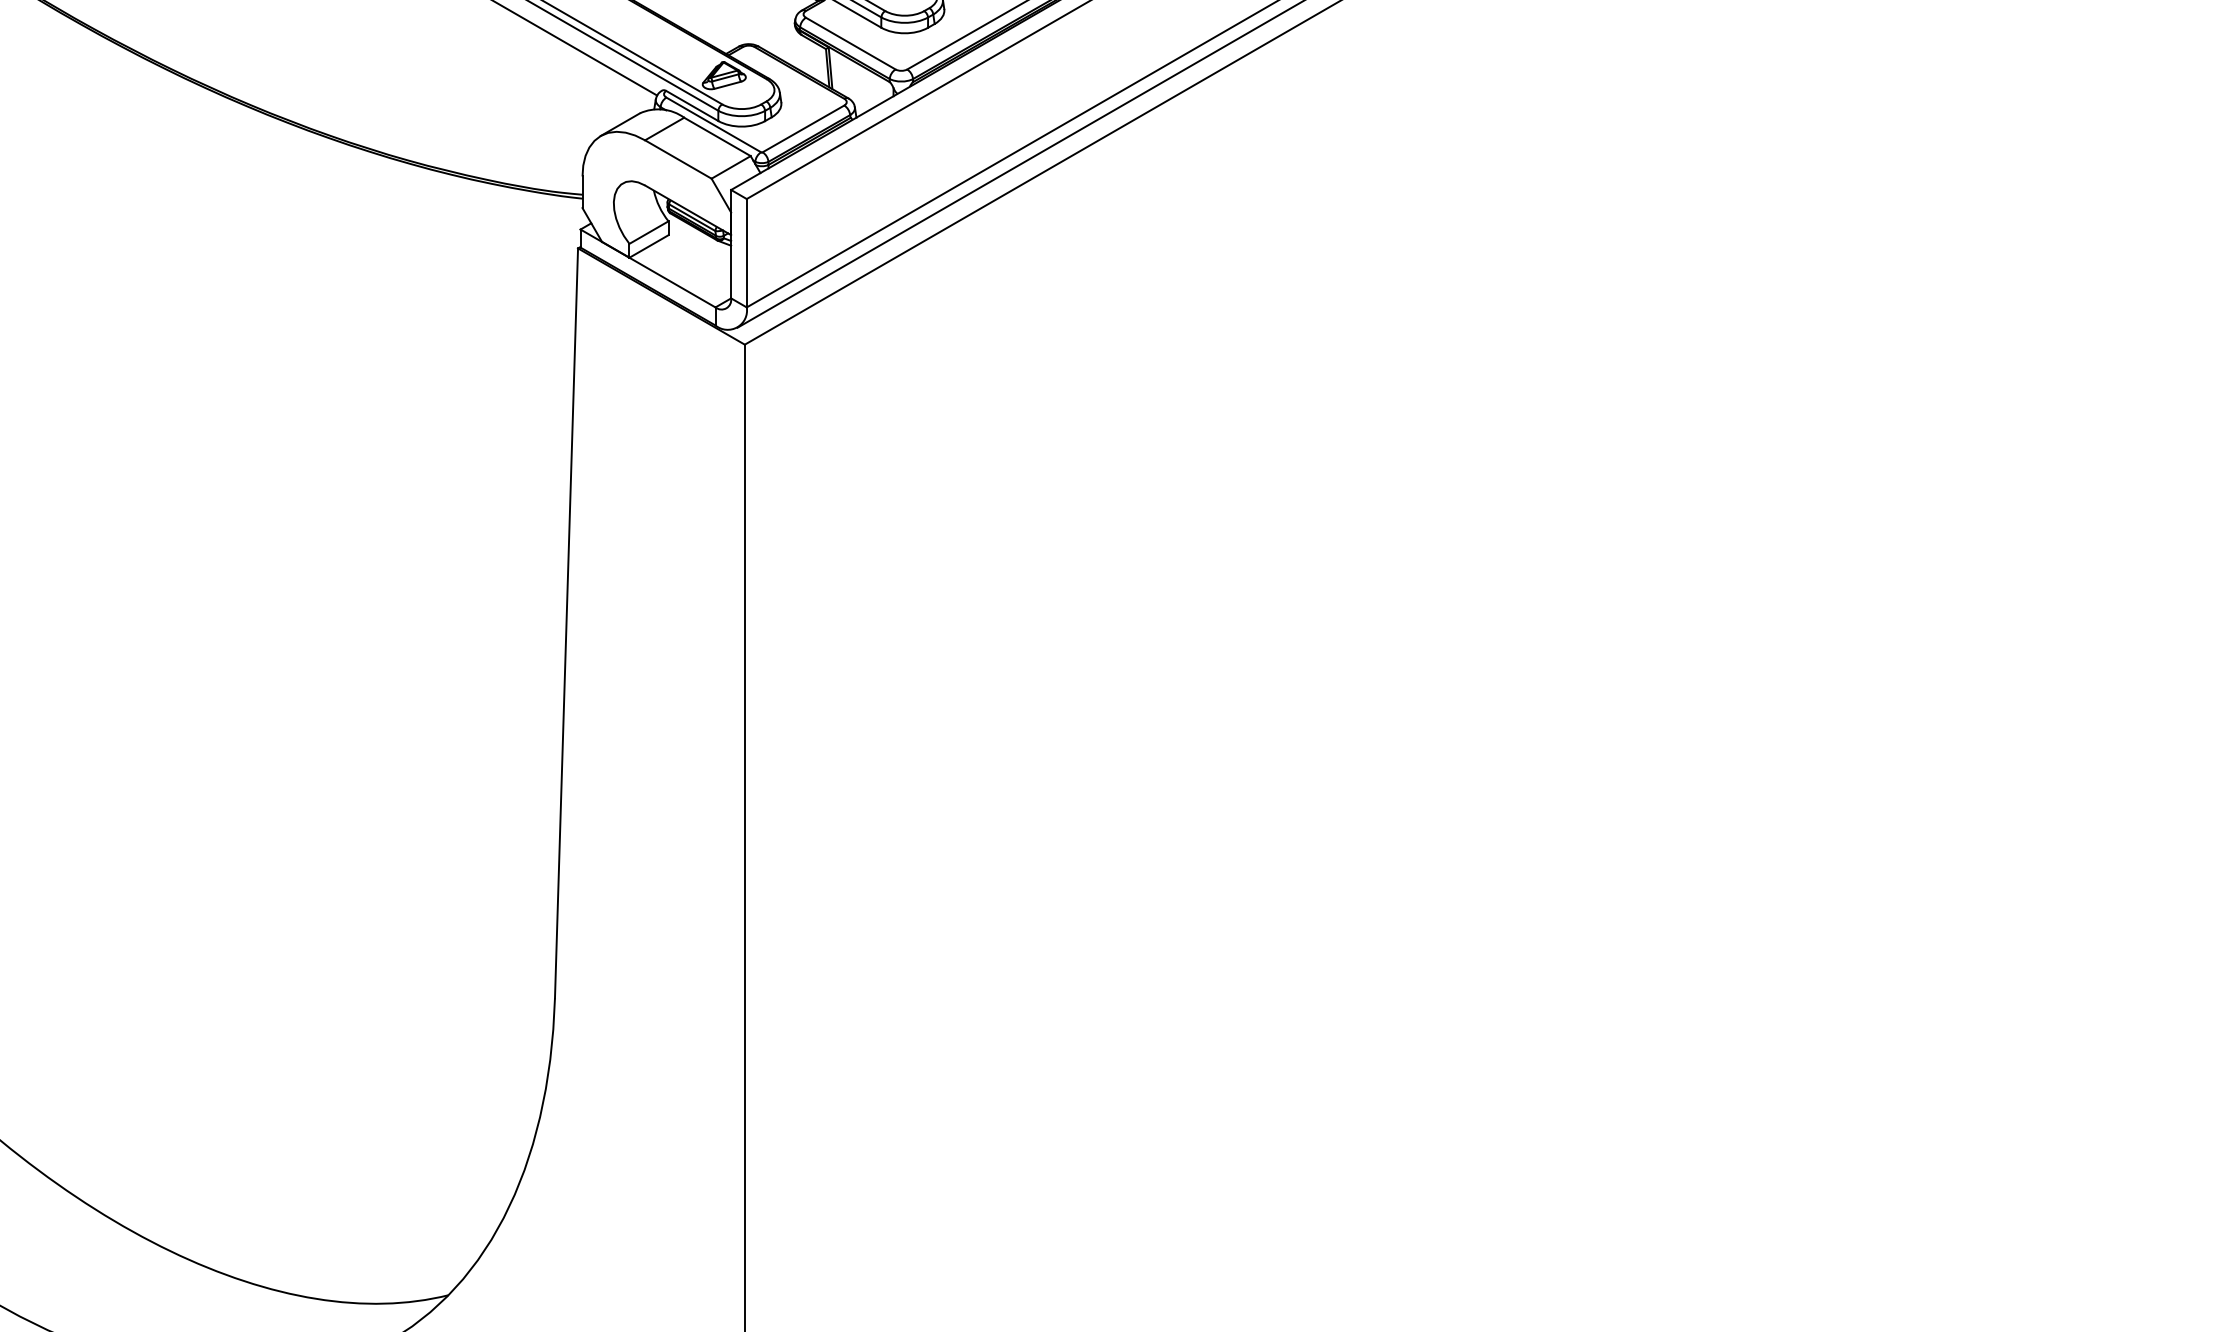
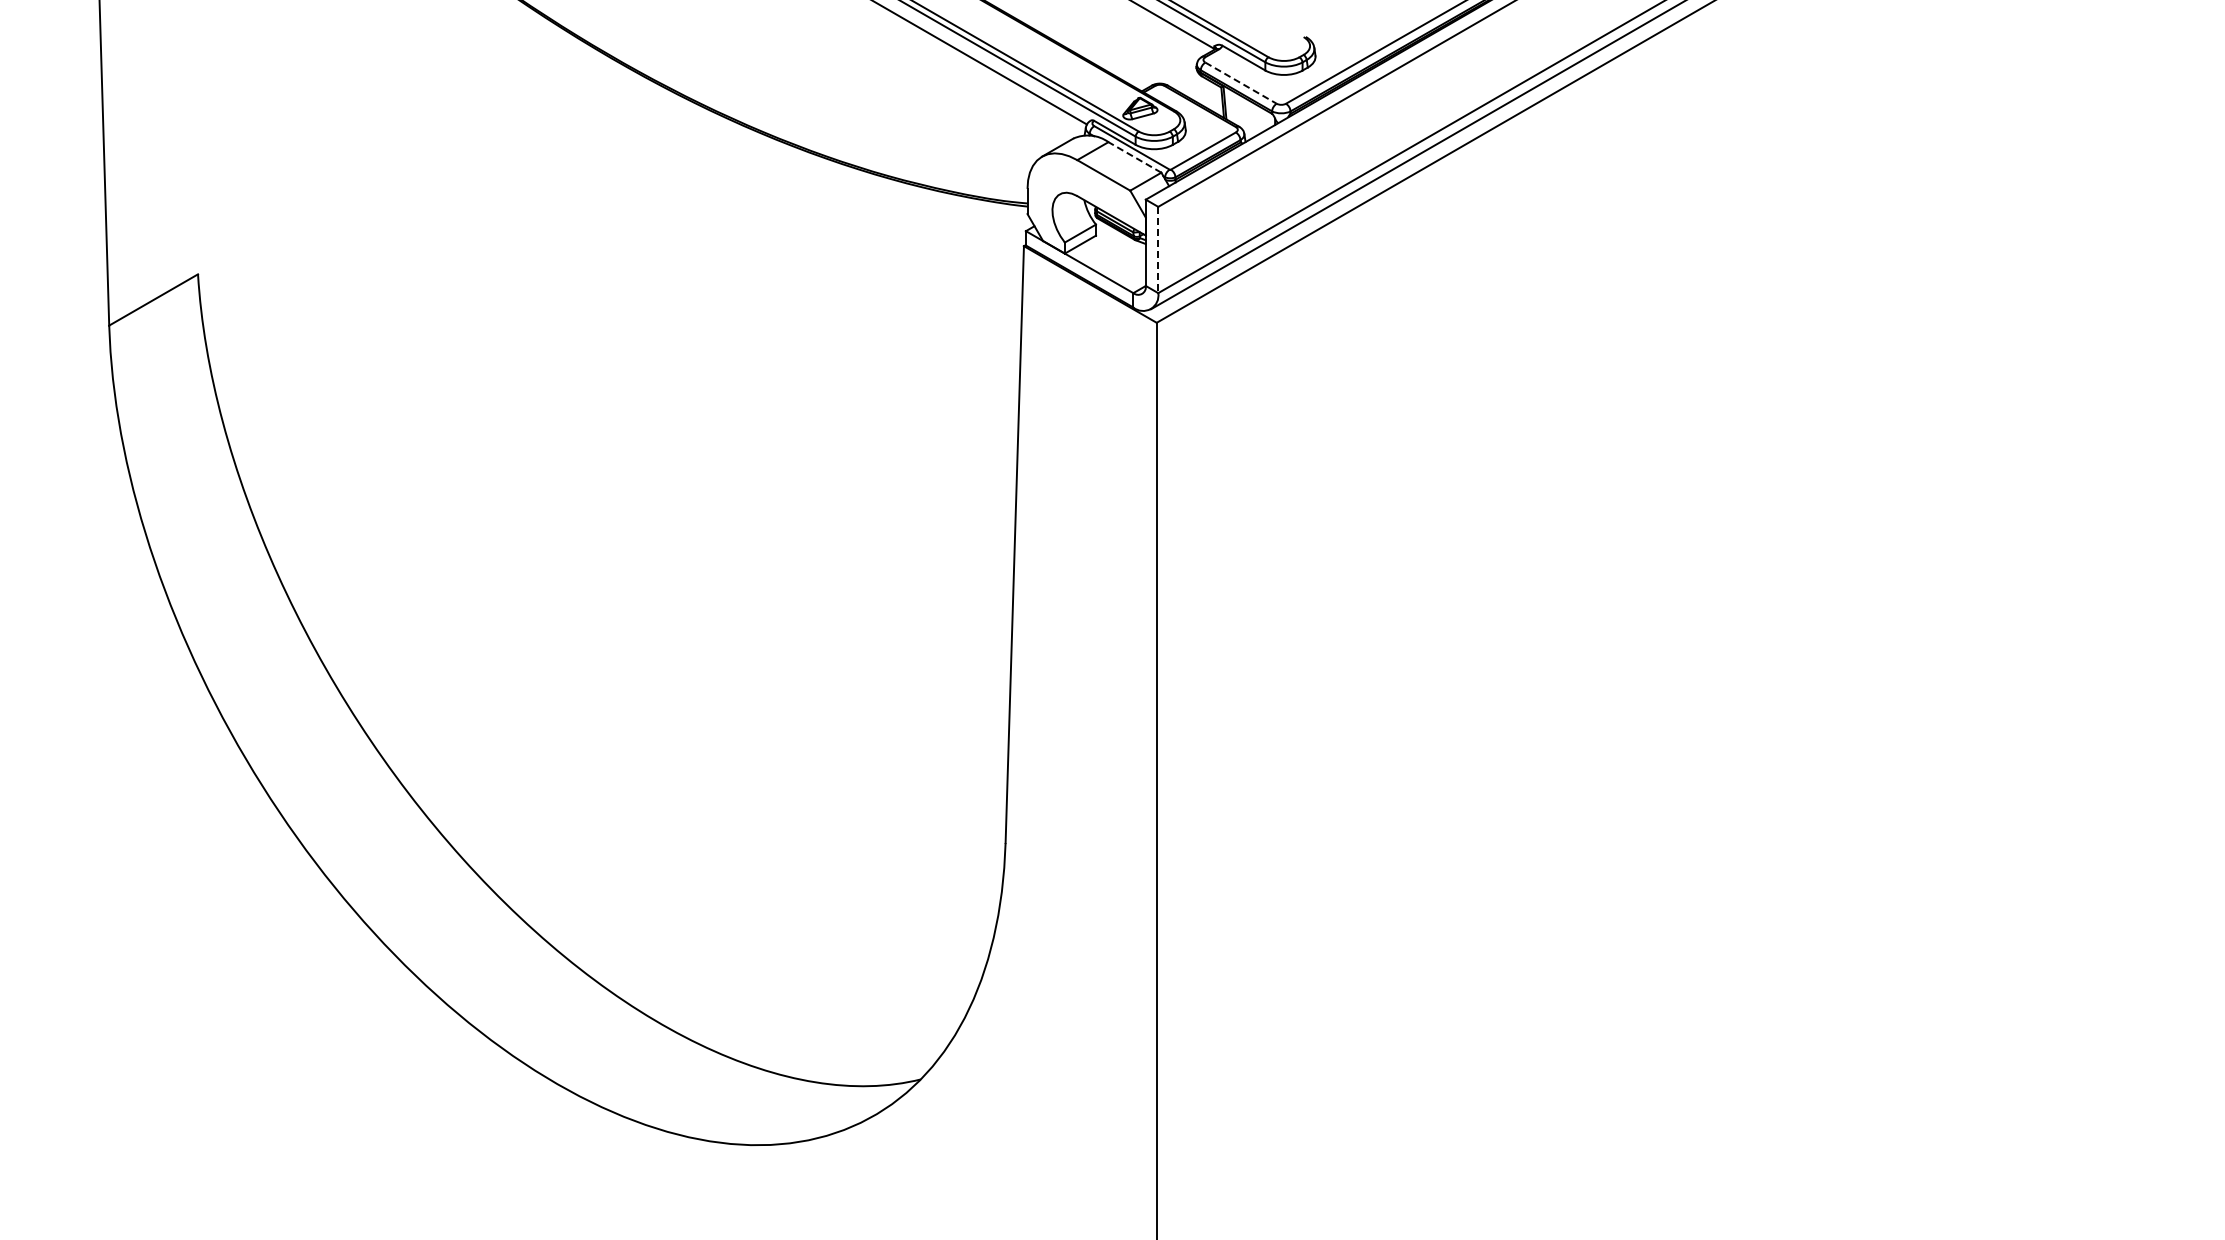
line: (851, 44) -> (1241, 83), solid -> dashed
line: (716, 136) -> (1134, 157), solid -> dashed
line: (747, 253) -> (1158, 250), solid -> dashed

